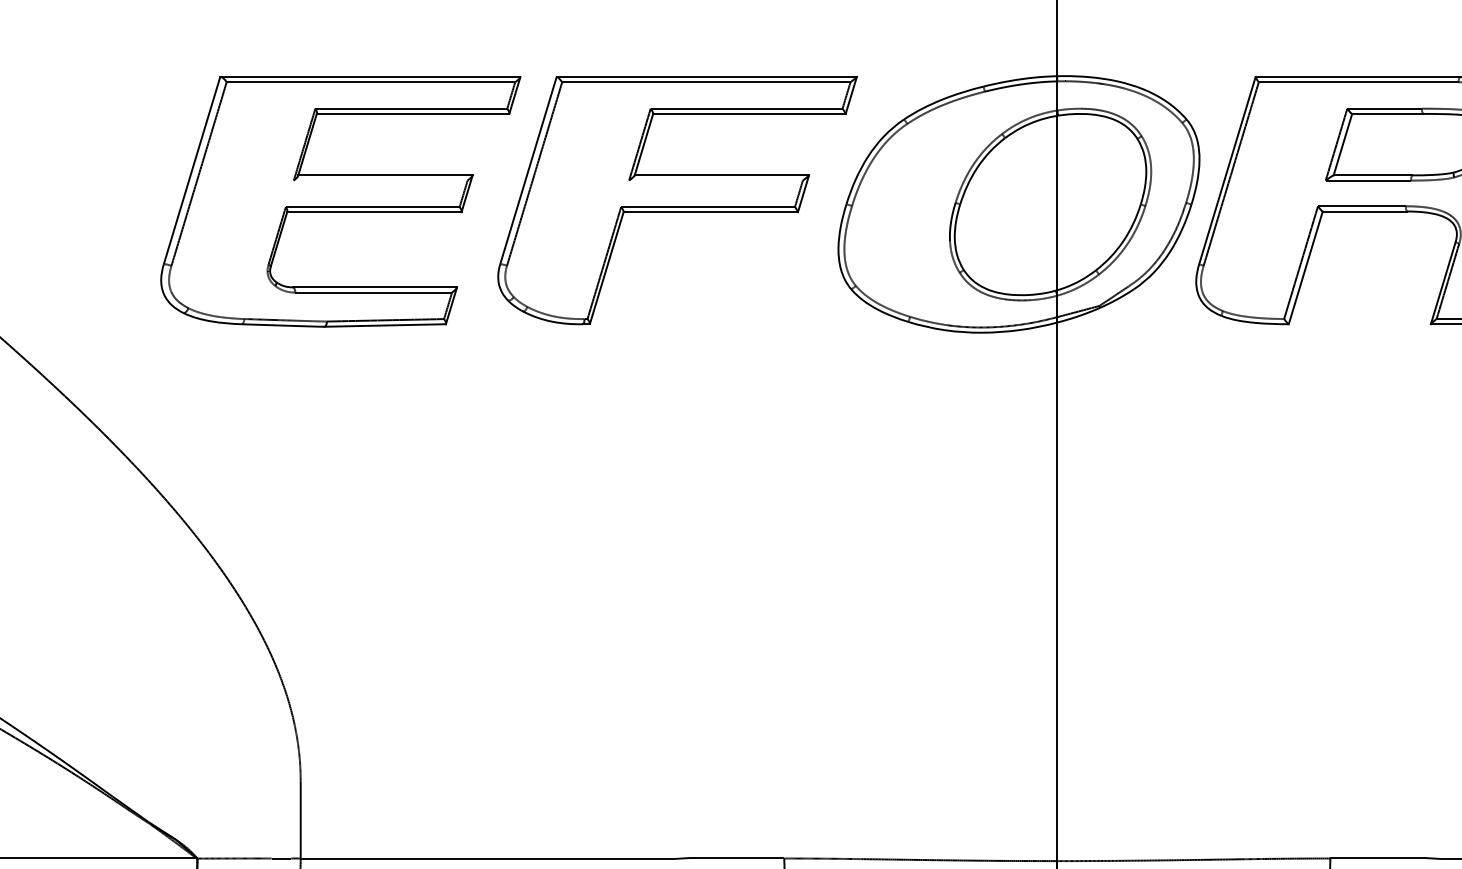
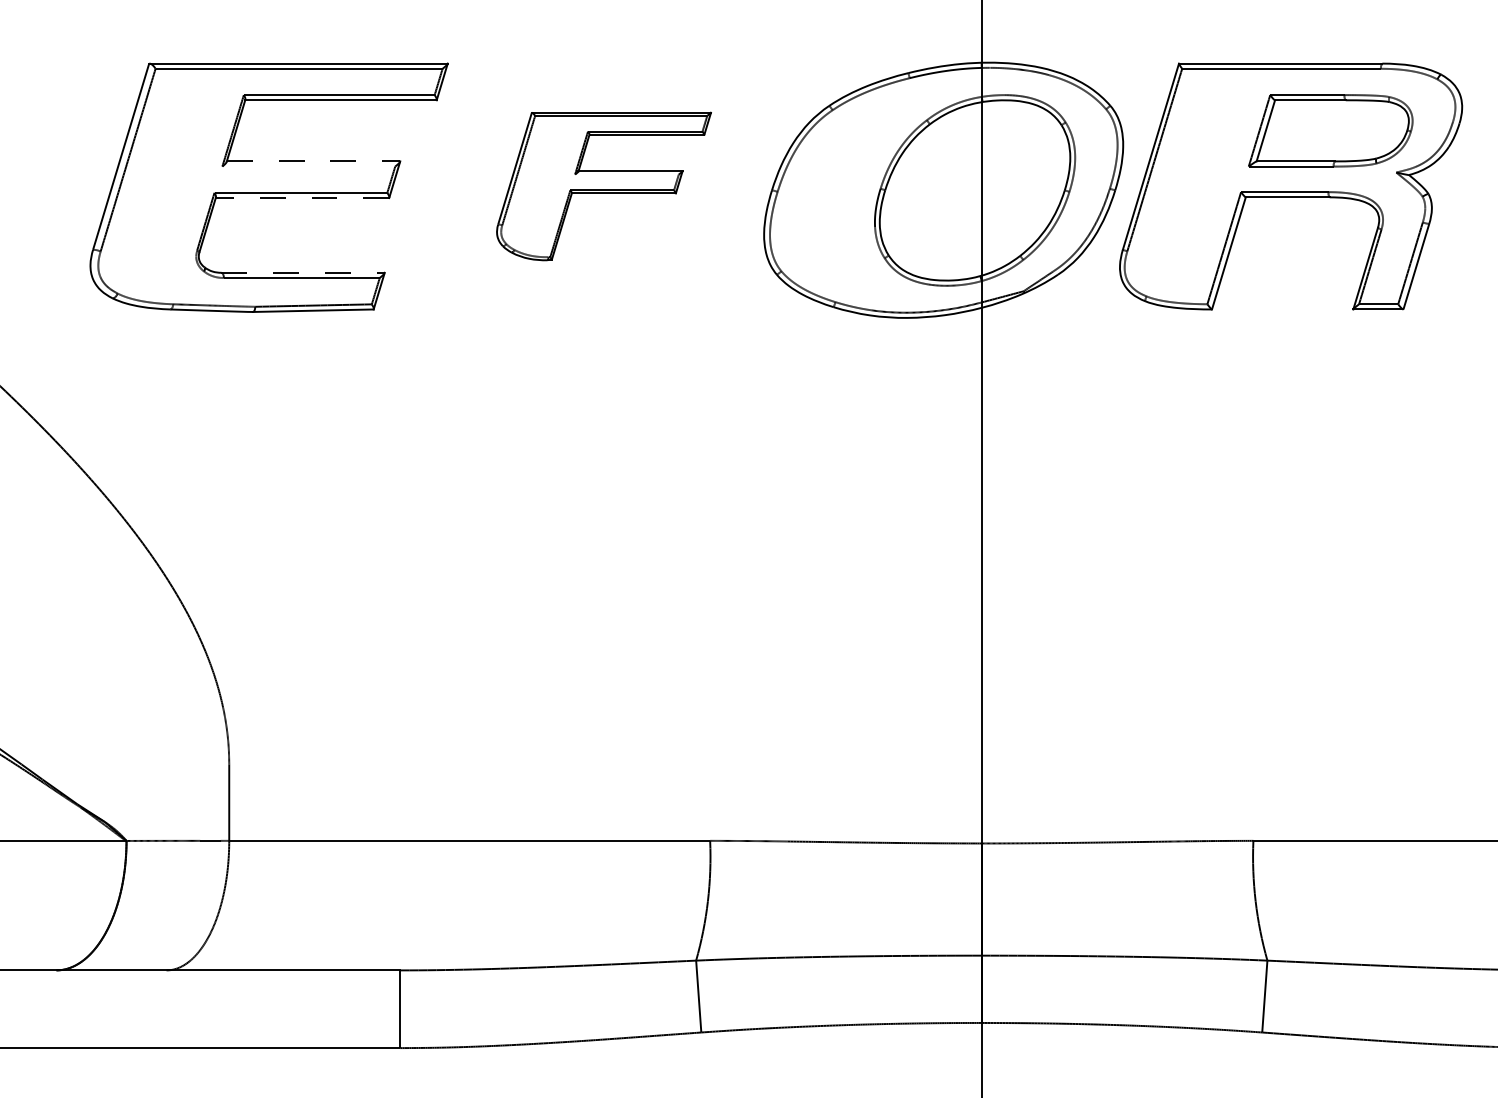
line: (385, 175) -> (313, 161), solid -> dashed
part: (676, 200) -> (603, 186), size x0.6
line: (374, 212) -> (302, 198), solid -> dashed
line: (375, 287) -> (303, 272), solid -> dashed

